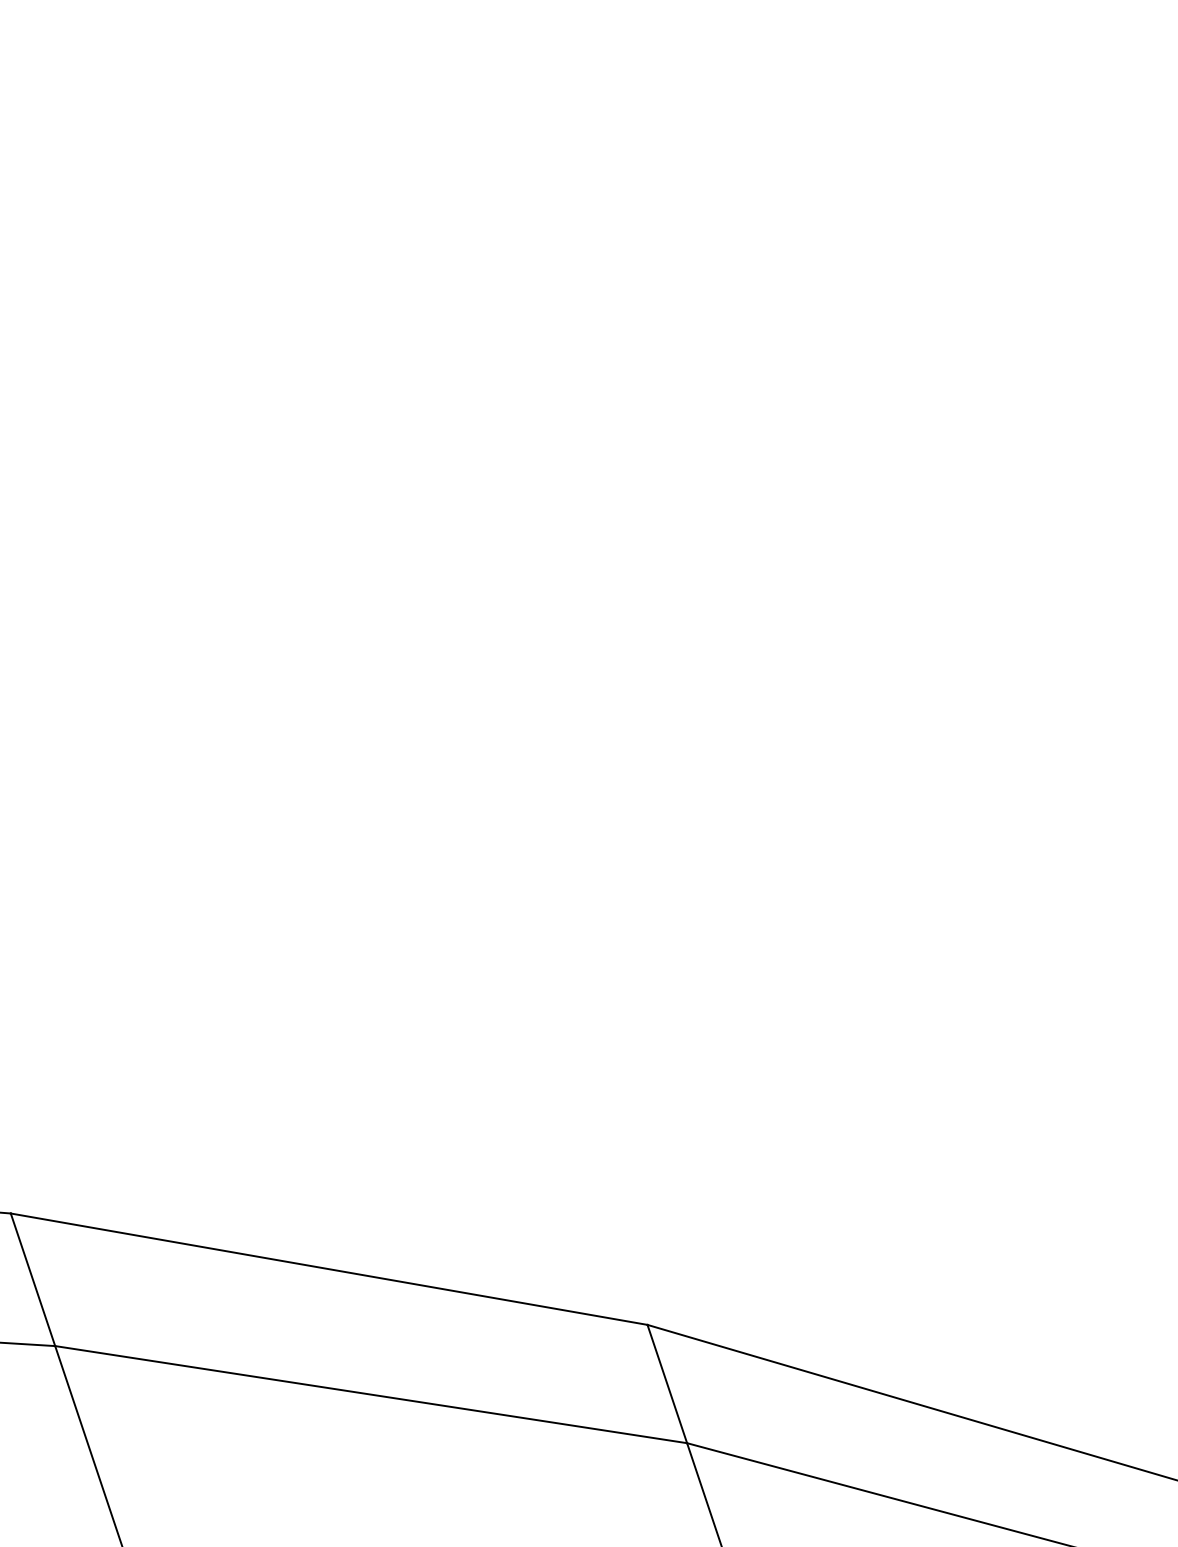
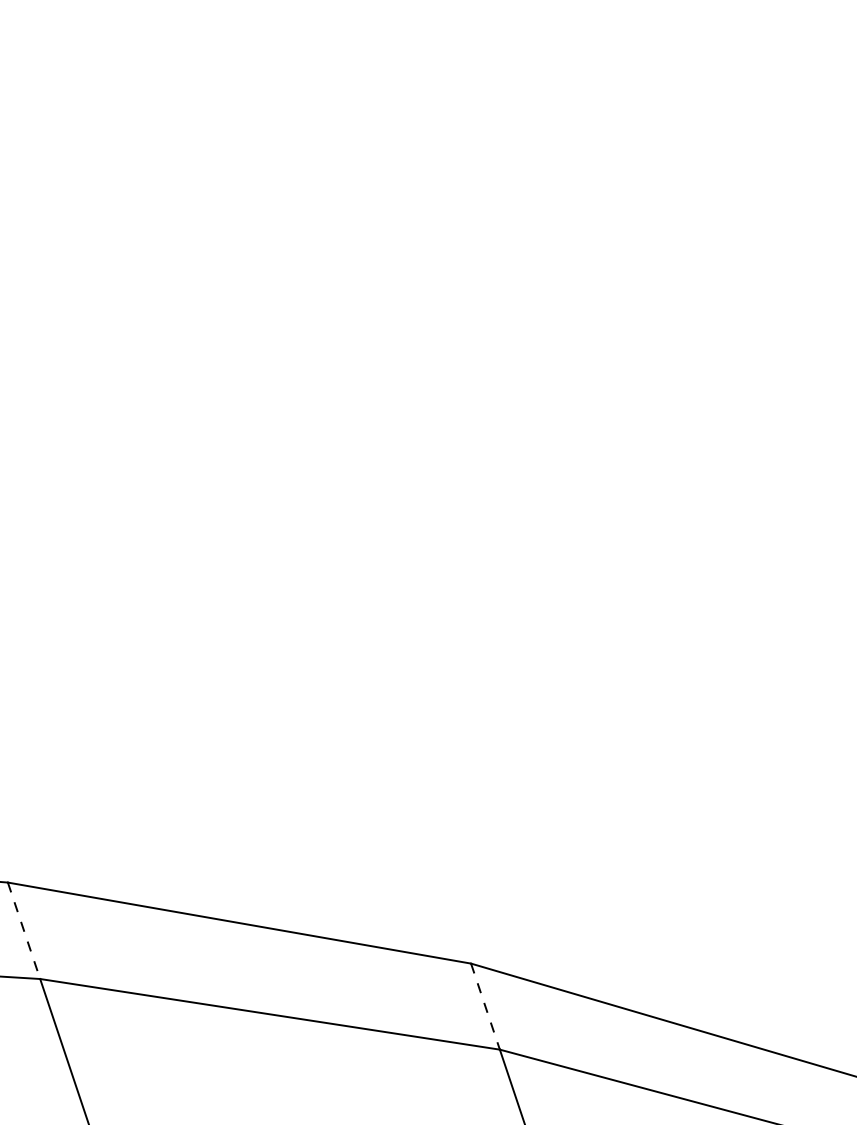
line: (33, 1279) -> (24, 930), solid -> dashed
line: (667, 1385) -> (485, 1007), solid -> dashed

